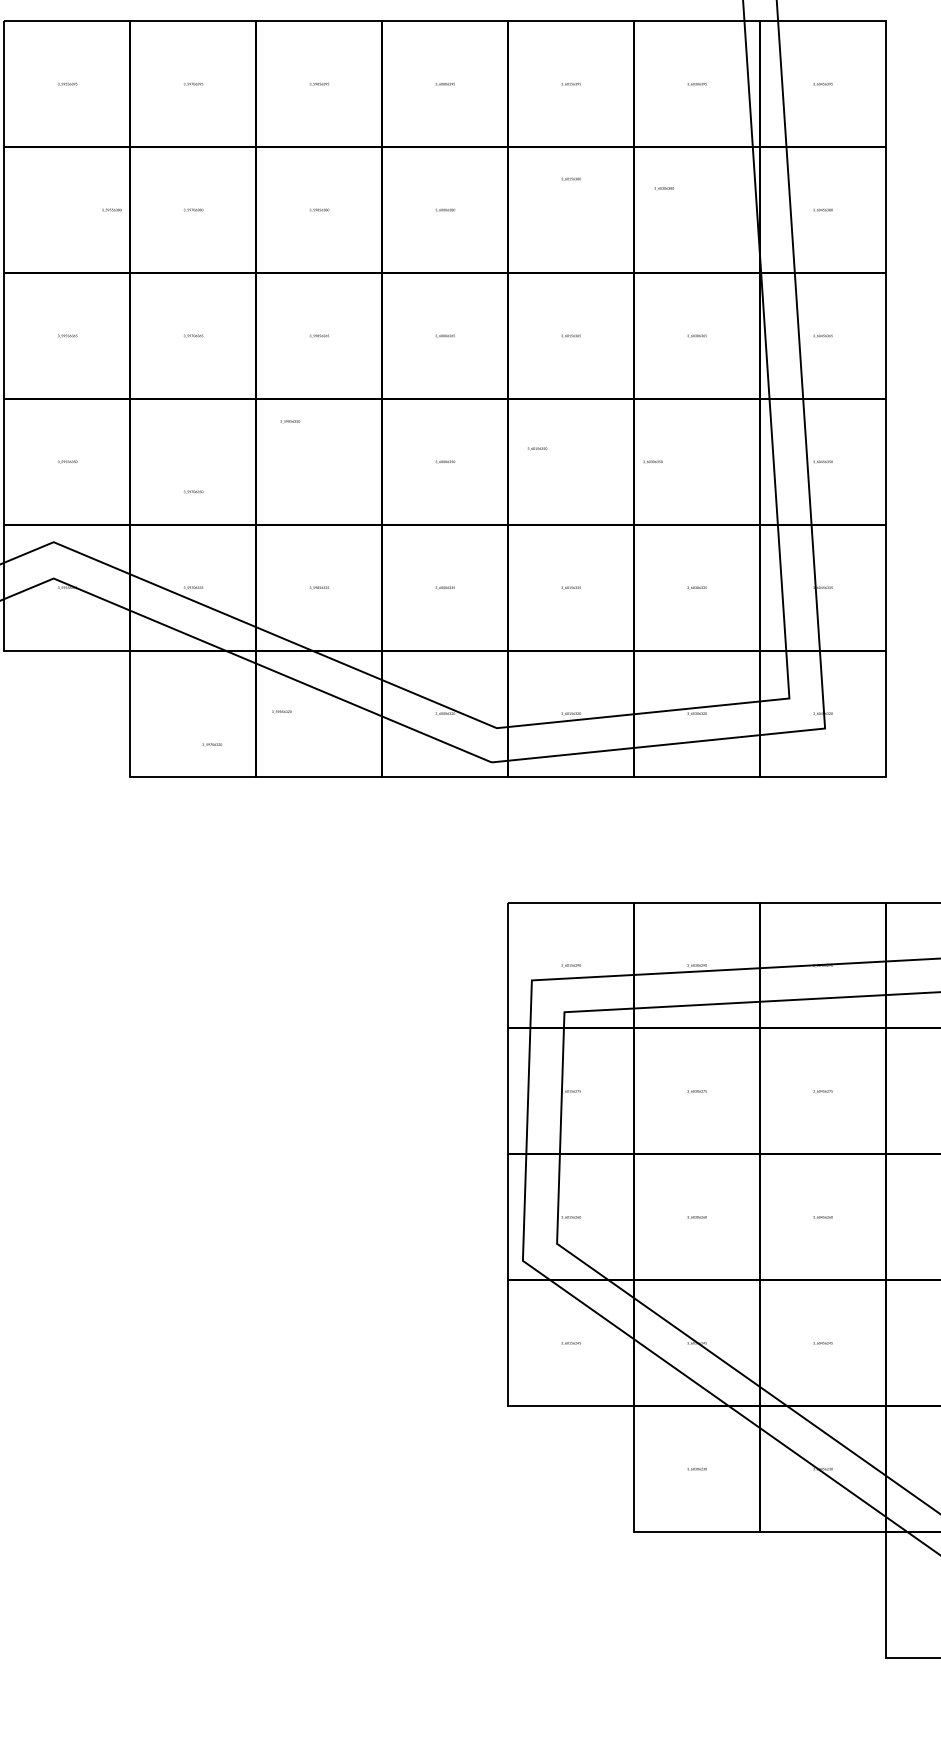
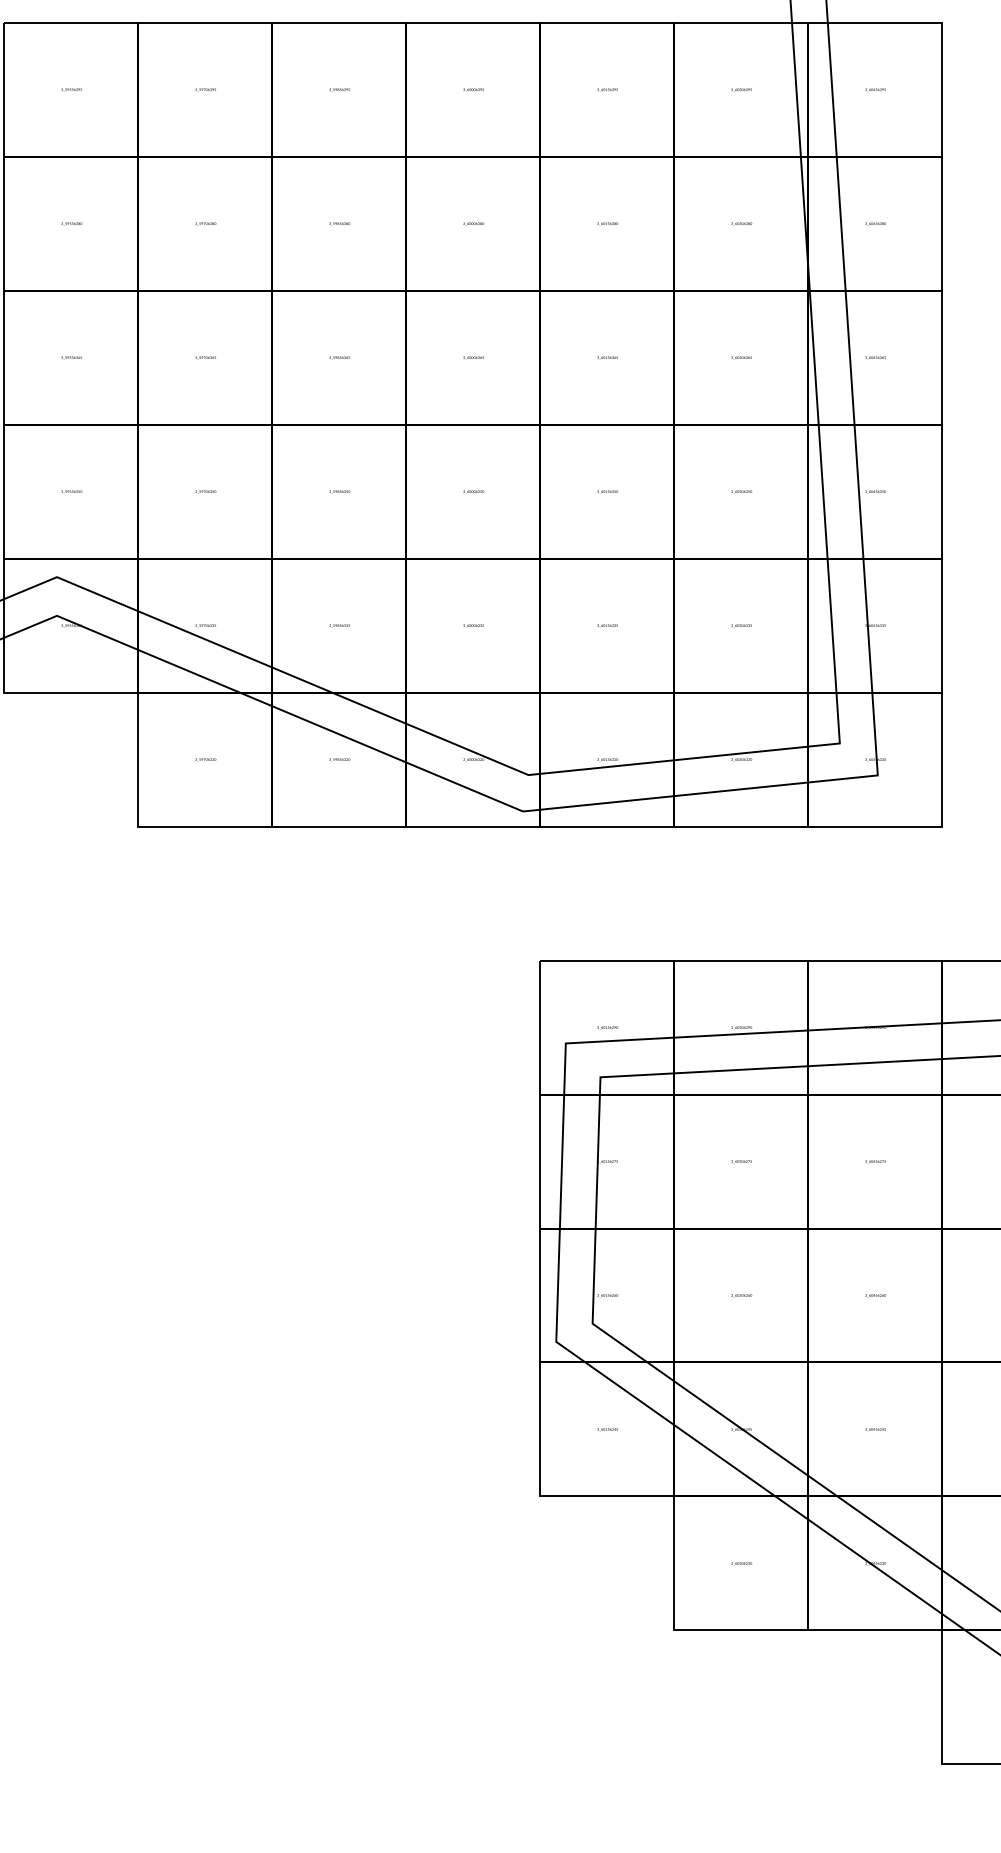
text: (571, 178) -> (607, 223), moved
text: (664, 188) -> (741, 223), moved
text: (111, 209) -> (71, 223), moved
text: (290, 421) -> (339, 491), moved
text: (537, 448) -> (607, 491), moved
text: (652, 461) -> (741, 491), moved
text: (193, 491) -> (205, 491), moved
text: (281, 711) -> (339, 759), moved
text: (212, 744) -> (205, 759), moved

